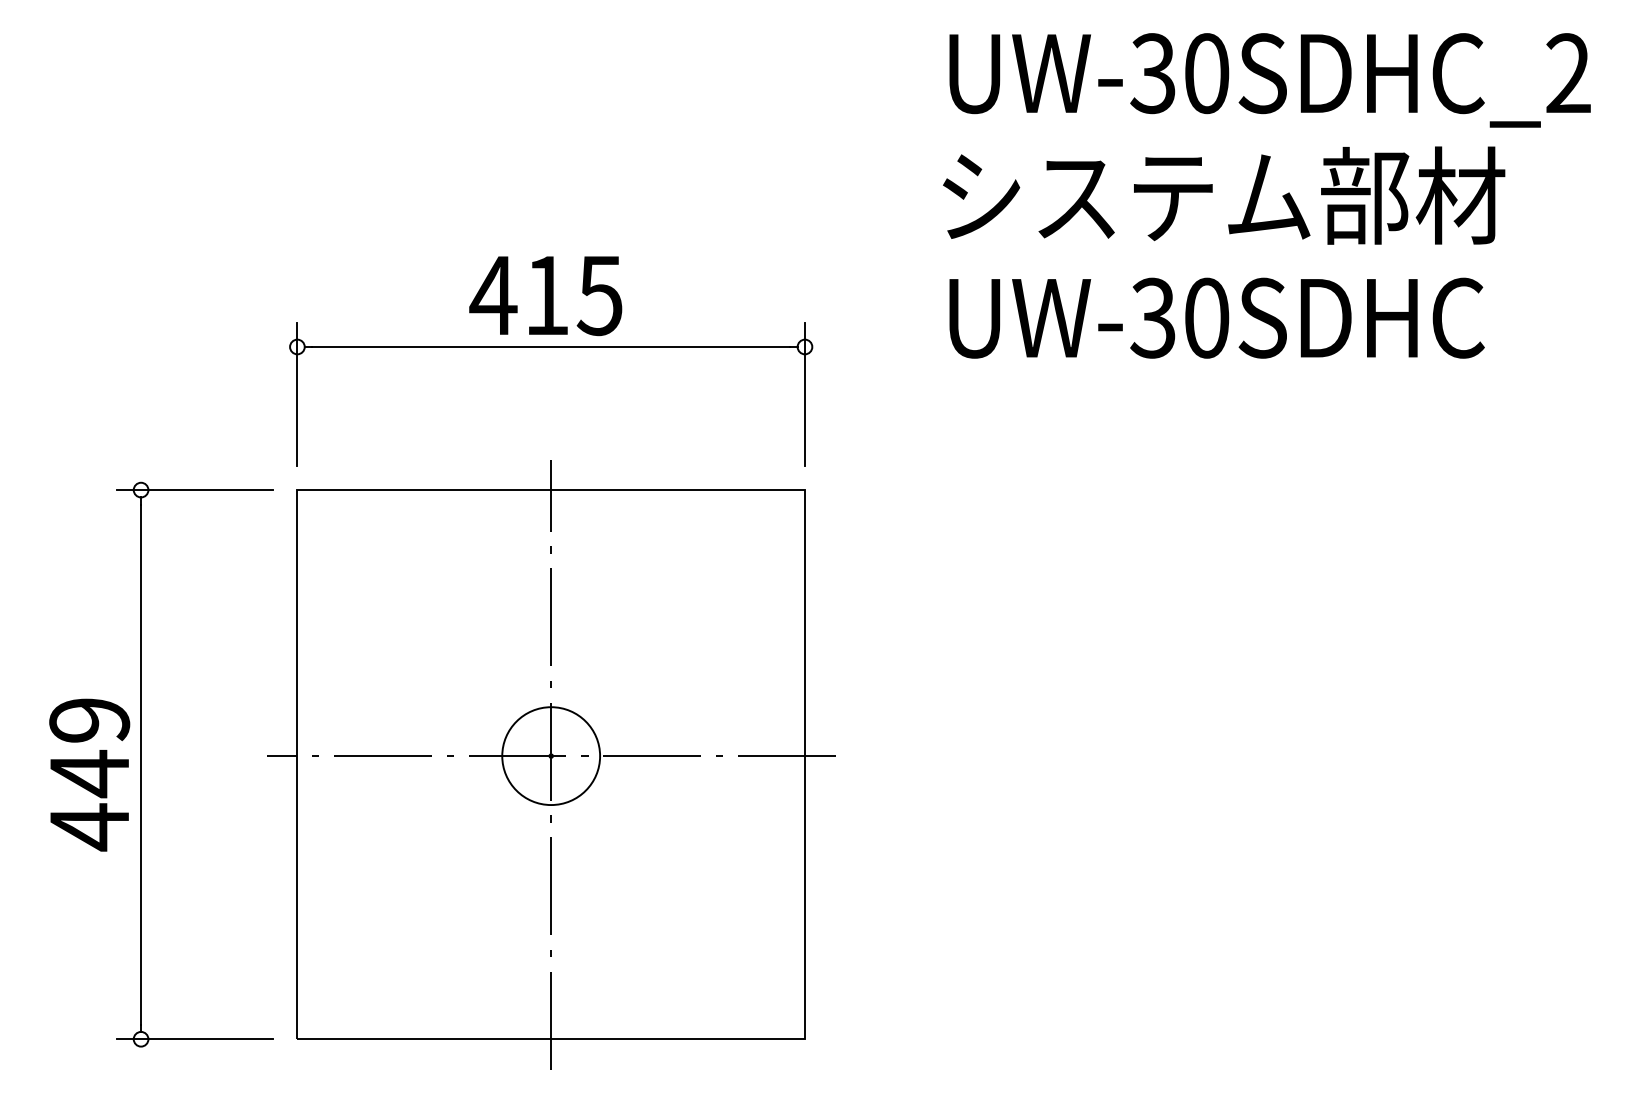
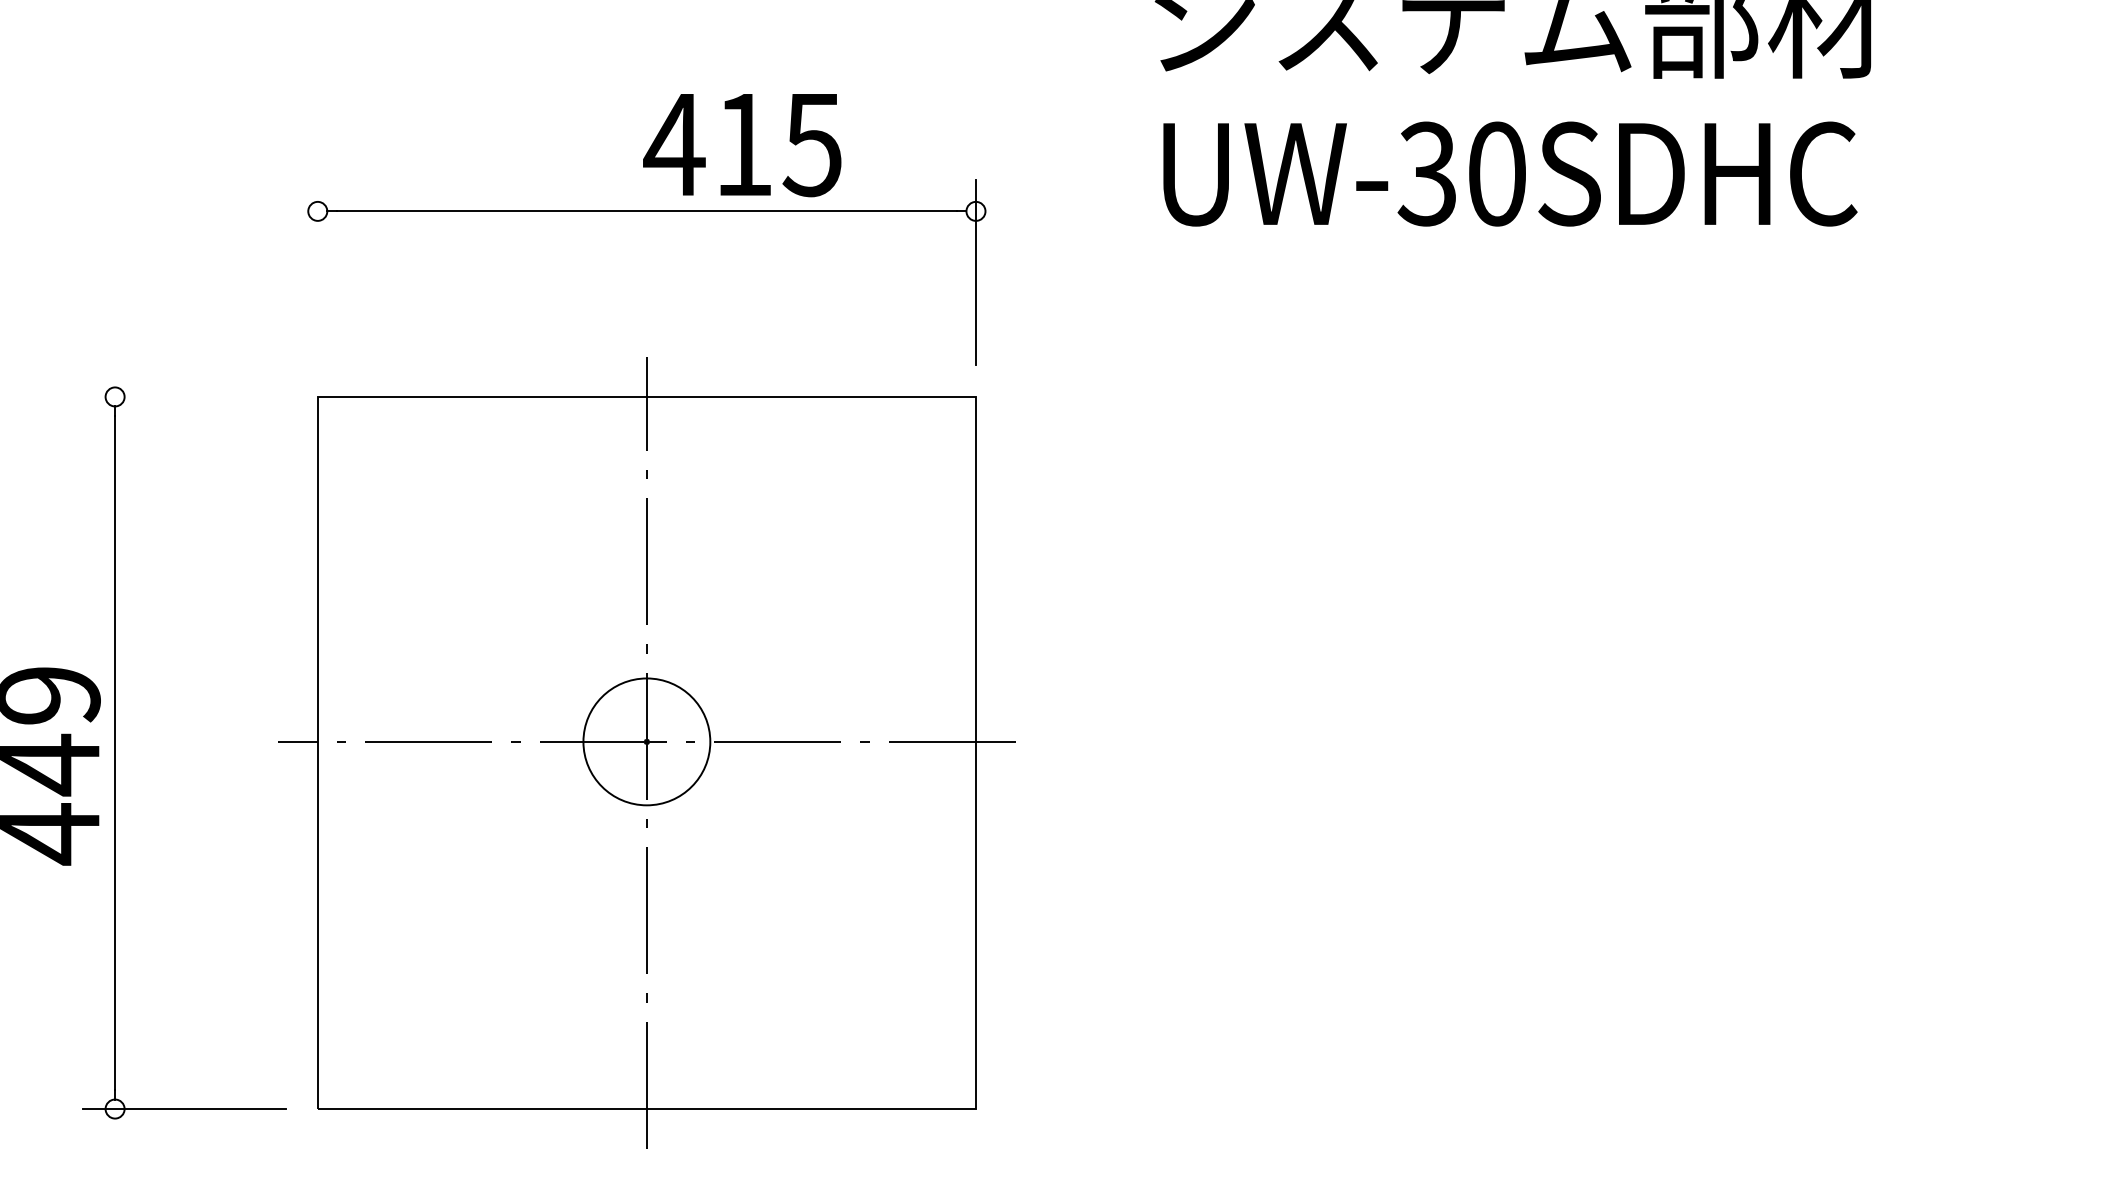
text: (545, 296) -> (741, 145), moved
line: (297, 393) -> (317, 271), removed
line: (194, 490) -> (184, 397), removed

